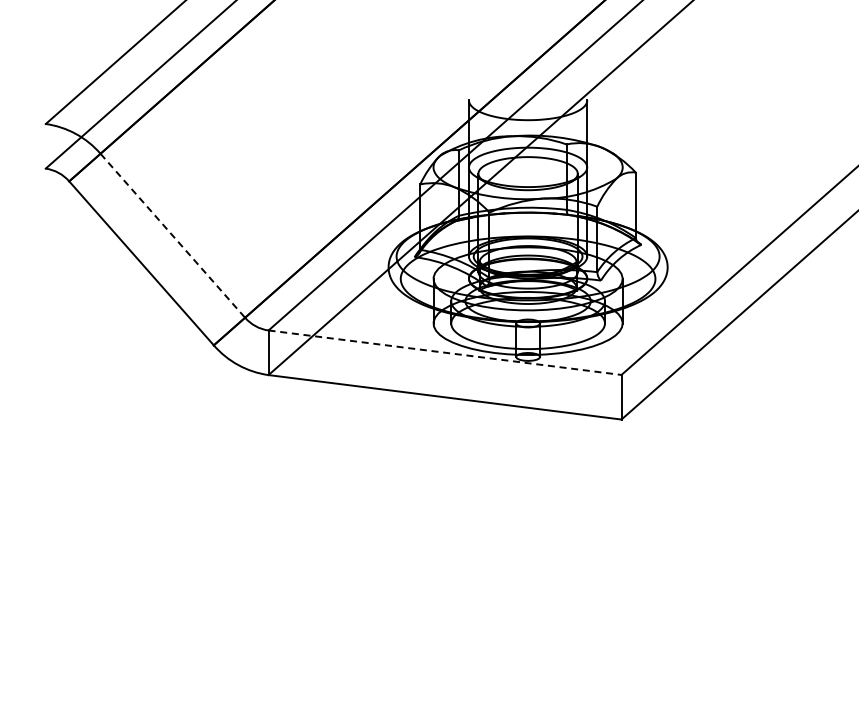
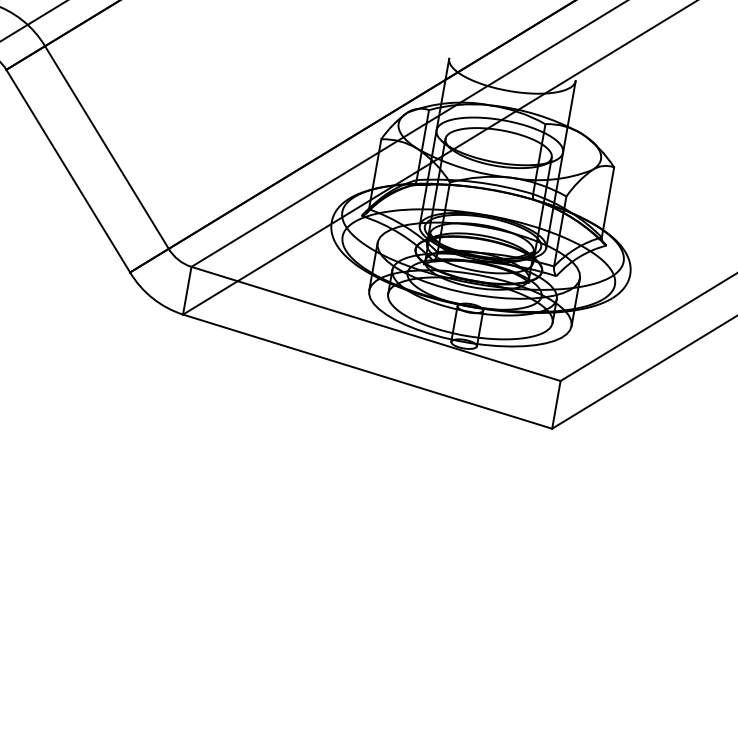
line: (173, 236) -> (107, 148), dashed -> solid
line: (445, 352) -> (376, 323), dashed -> solid

